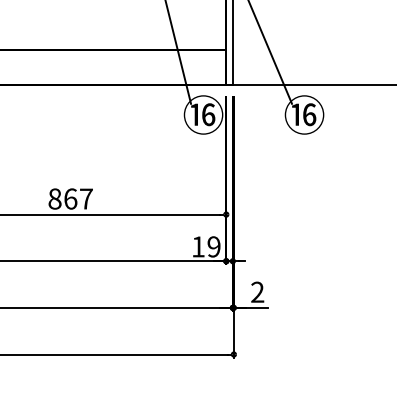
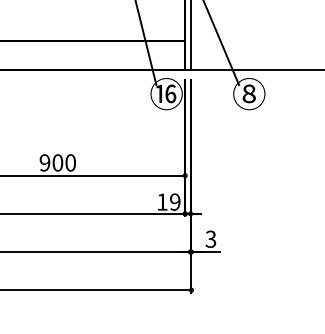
text: (303, 114) -> (248, 93), ⑯ -> ⑧
text: (70, 198) -> (57, 162), 867 -> 900
text: (257, 292) -> (210, 239), 2 -> 3

